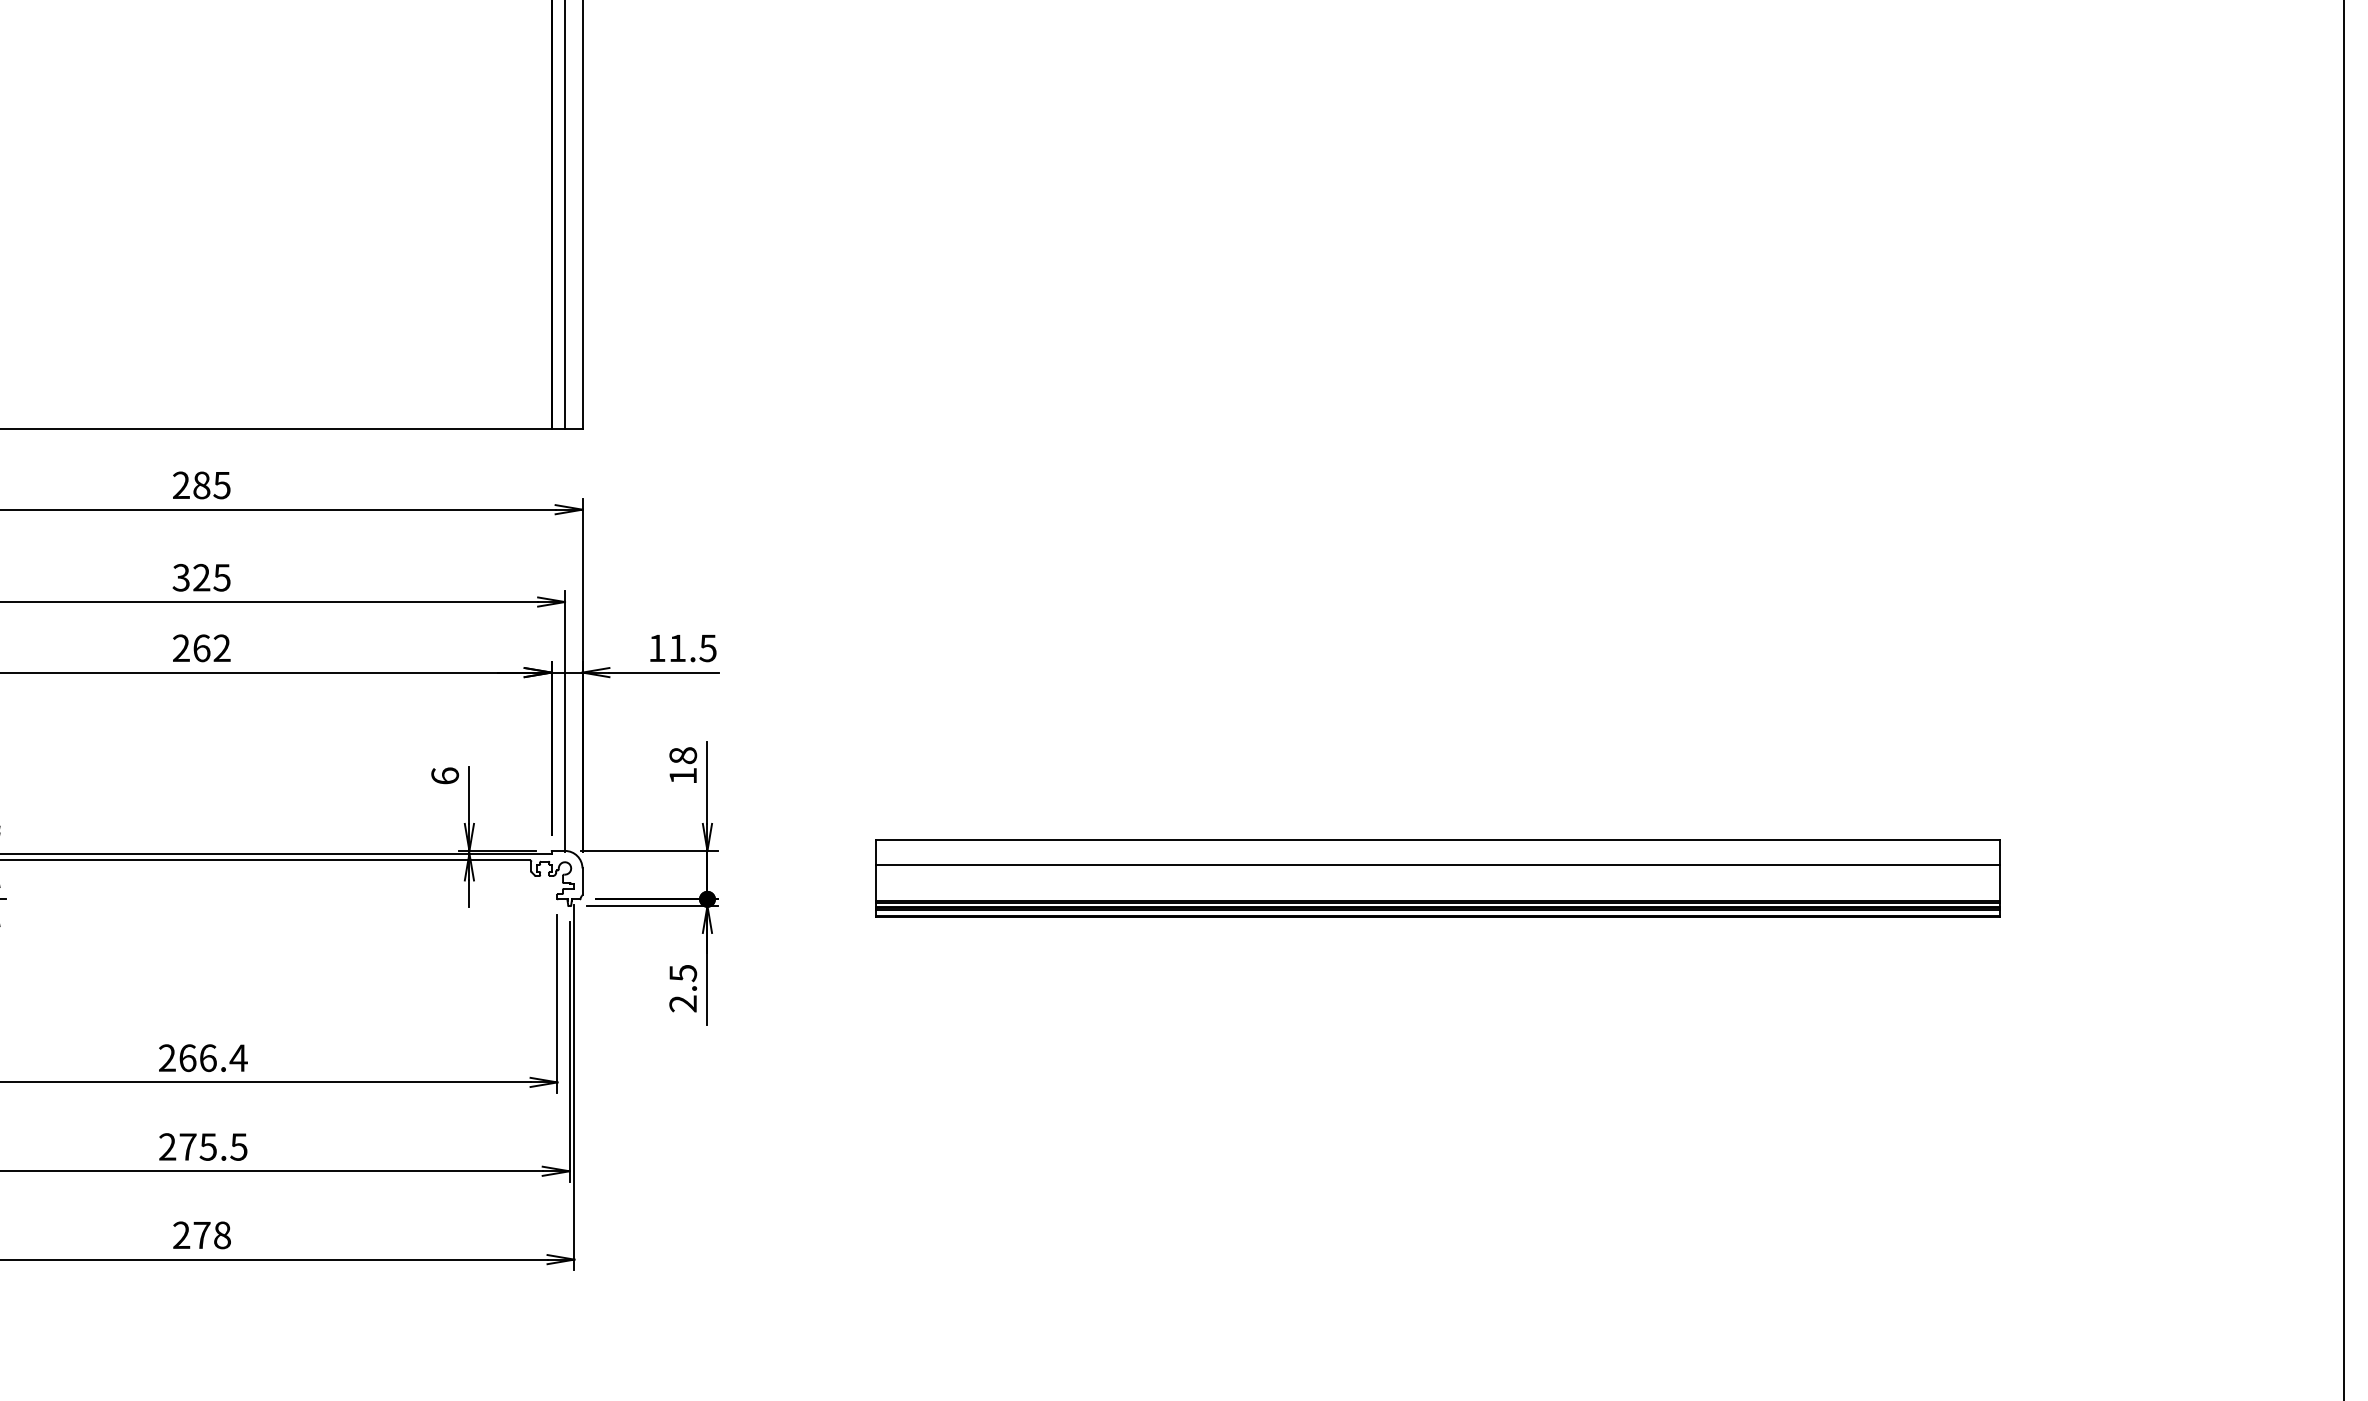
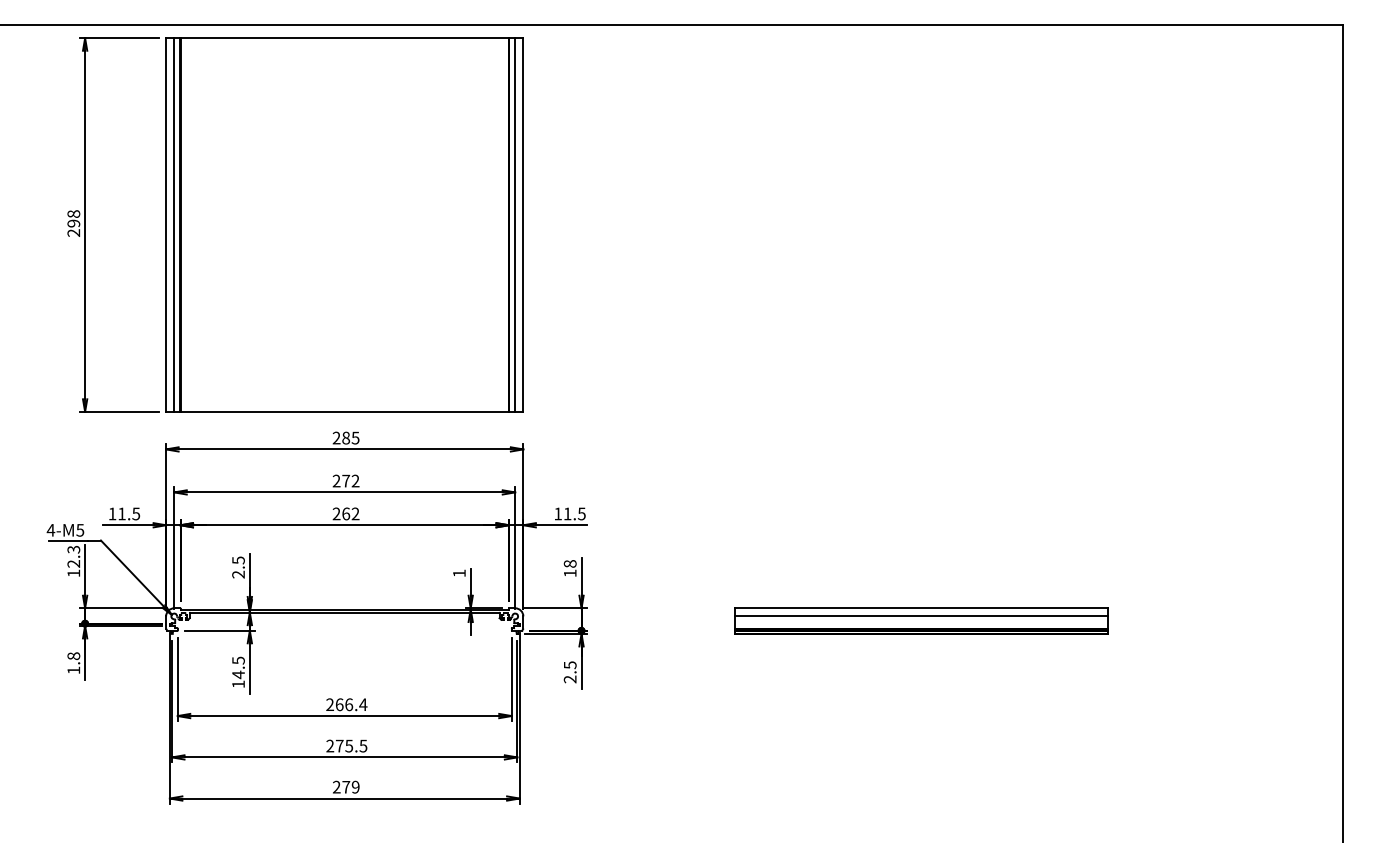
text: (200, 576) -> (345, 480), 325 -> 272
text: (445, 776) -> (459, 573), 6 -> 1
part: (1437, 877) -> (921, 620), size x0.71
text: (221, 1235) -> (355, 787), 278 -> 279

